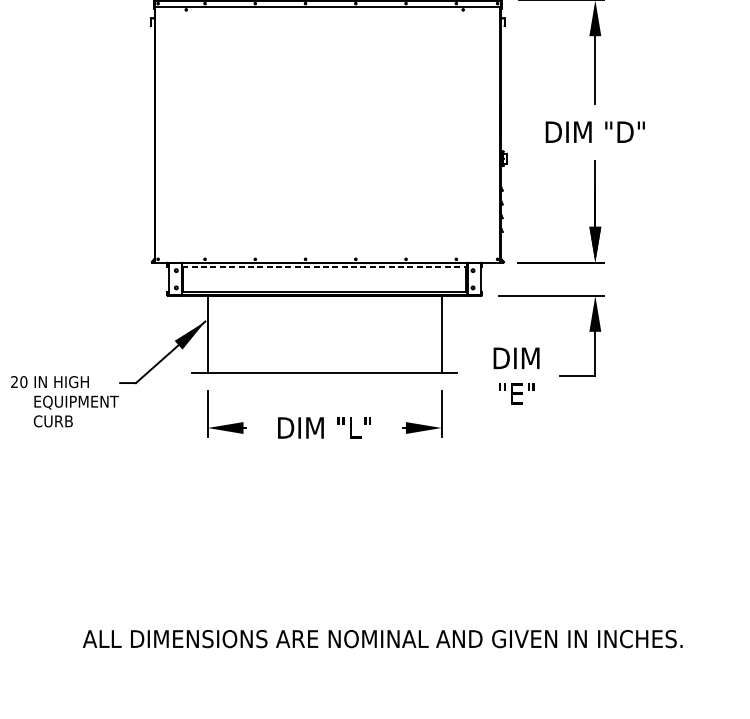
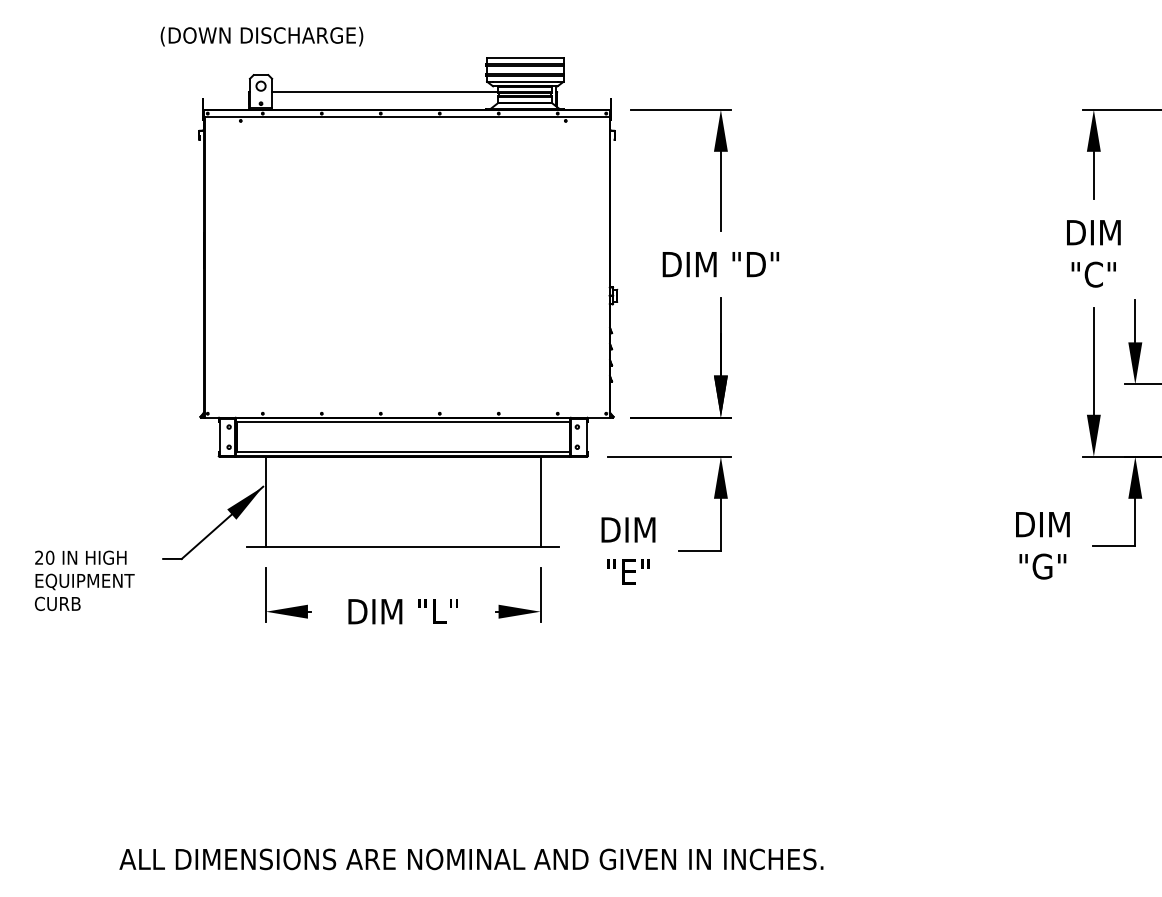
line: (324, 266) -> (402, 422), dashed -> solid
text: (76, 410) -> (84, 591), moved

